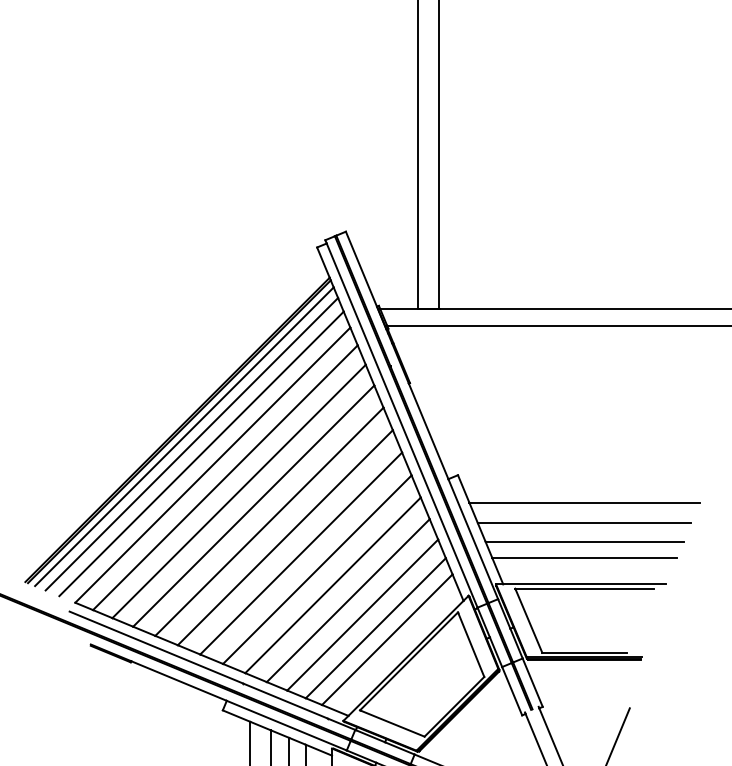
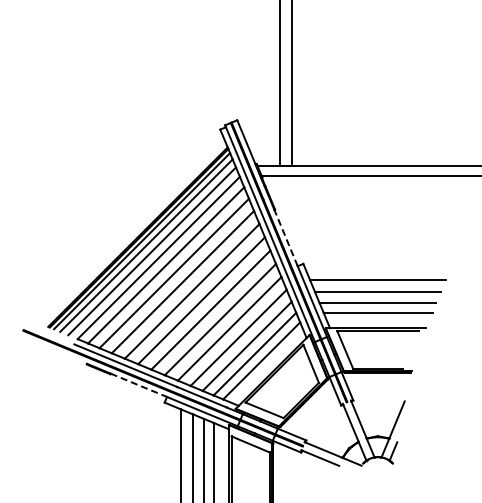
line: (429, 432) -> (286, 238), solid -> dashed
line: (178, 681) -> (138, 385), solid -> dashed

